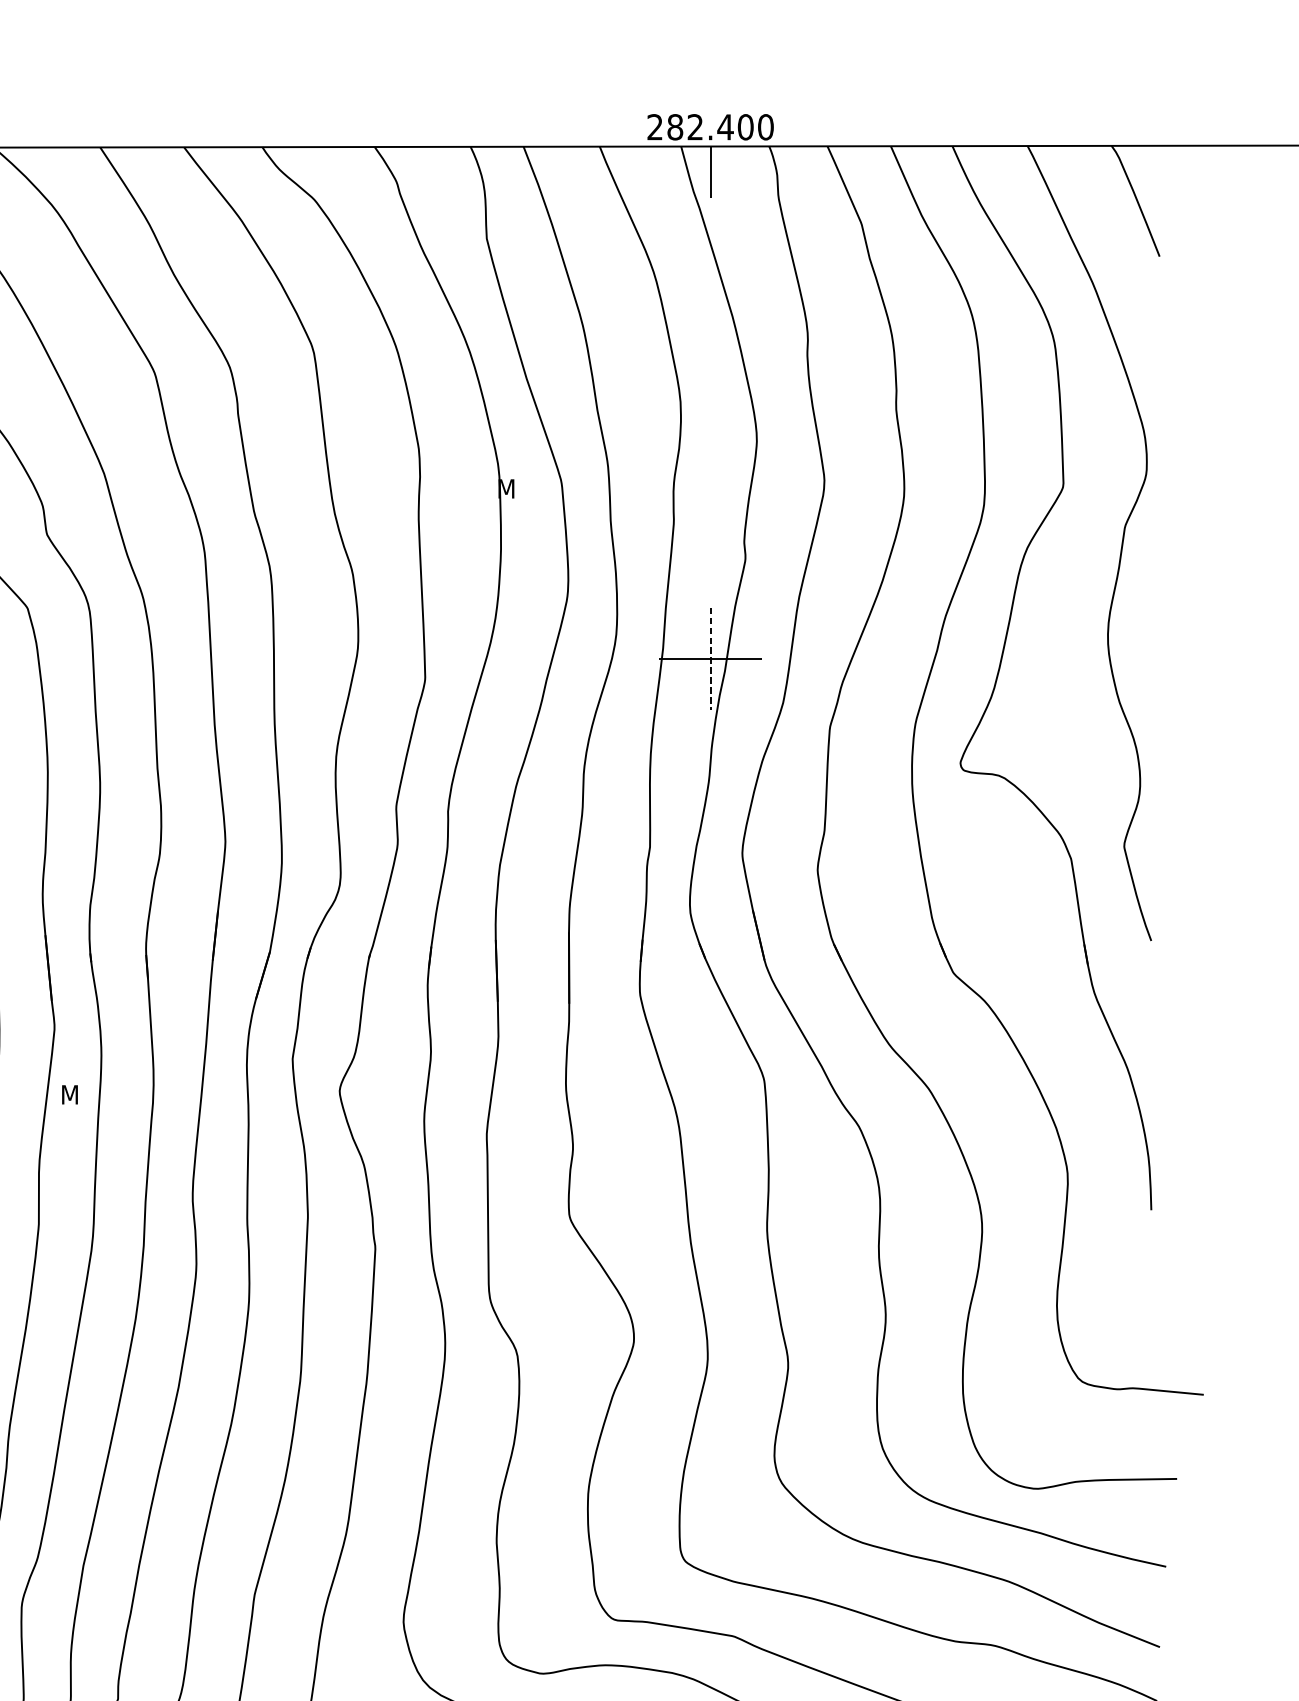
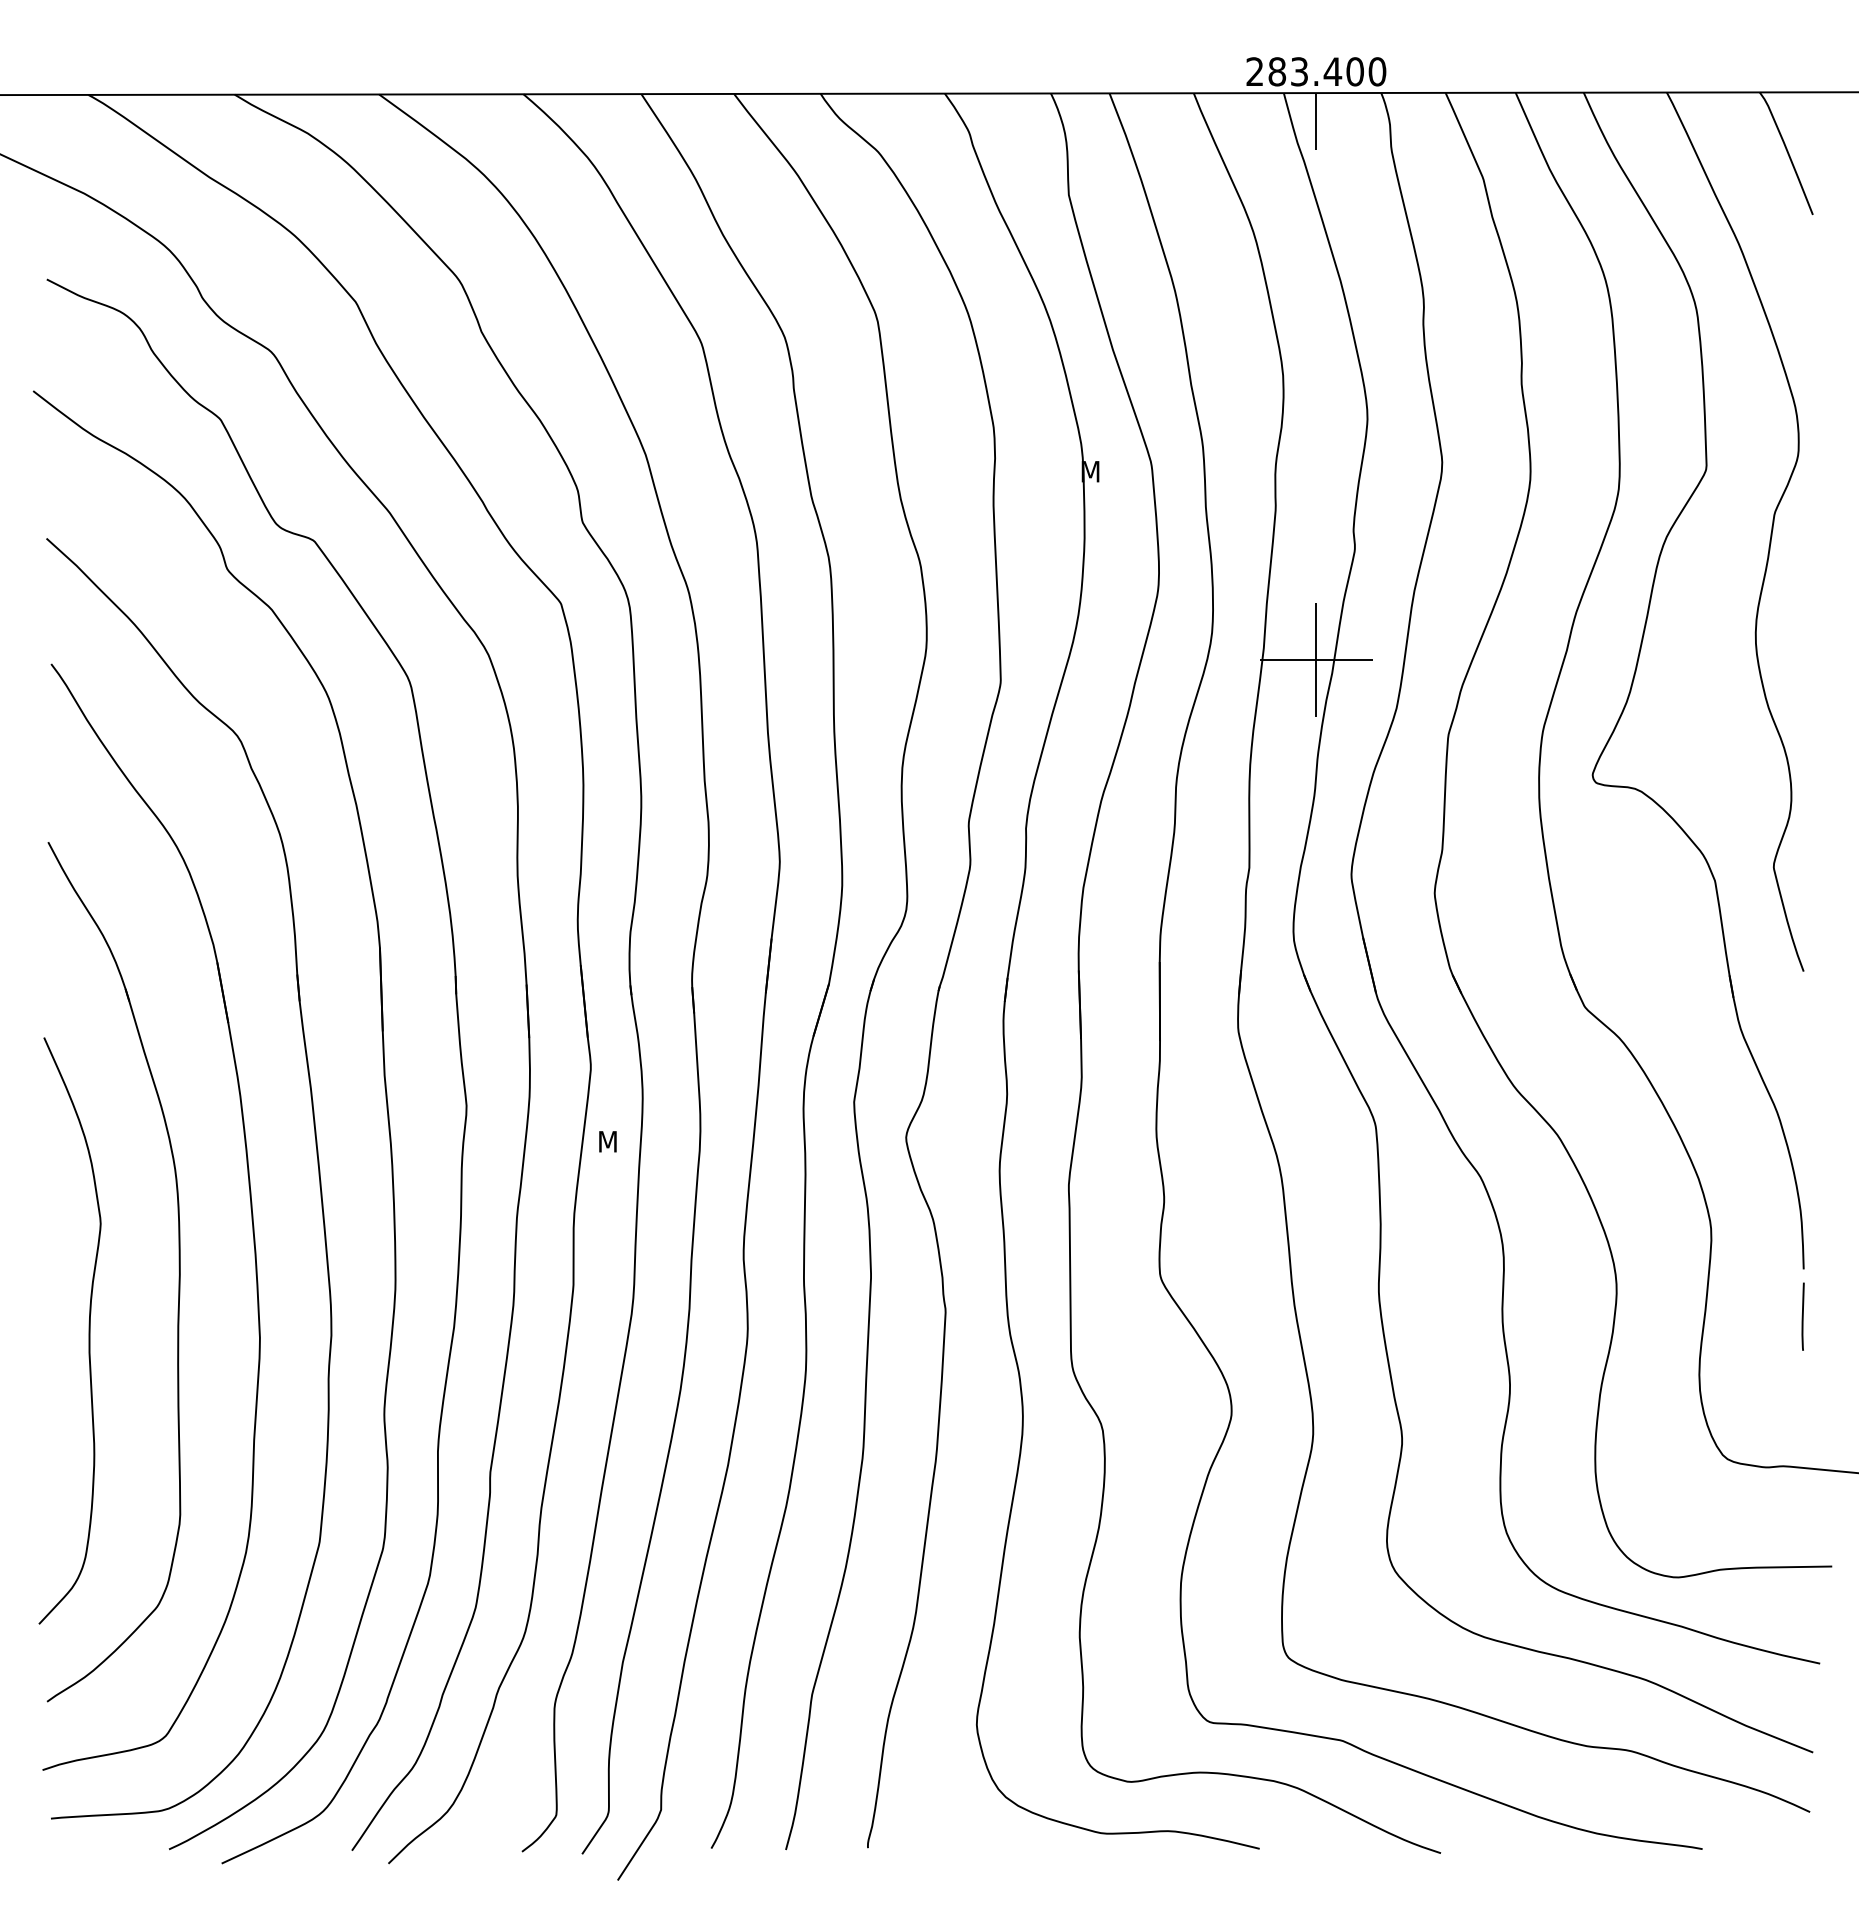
text: (695, 126) -> (1299, 71), 282.400 -> 283.400
line: (710, 658) -> (1316, 659), dashed -> solid
line: (1150, 1252) -> (1802, 1316), added

